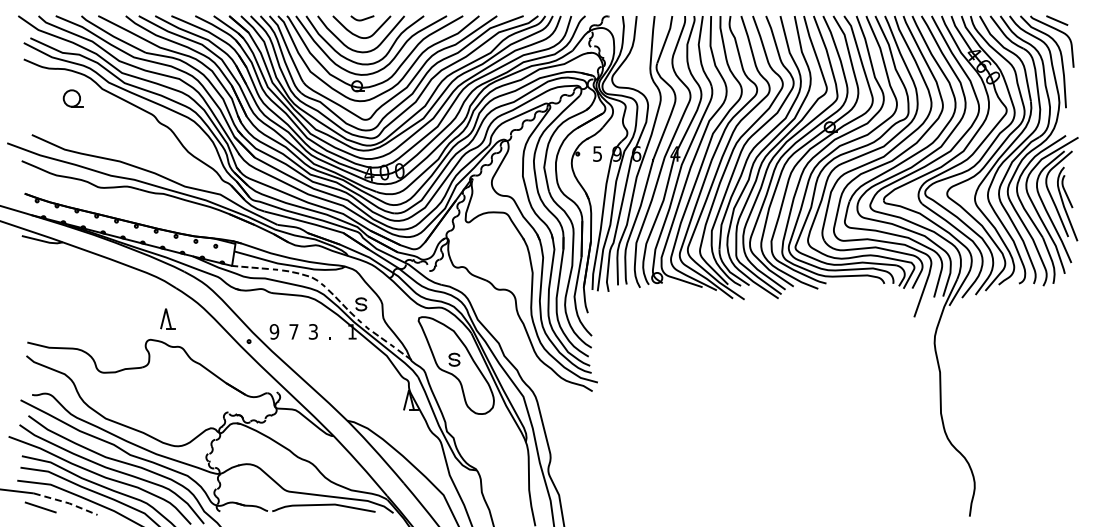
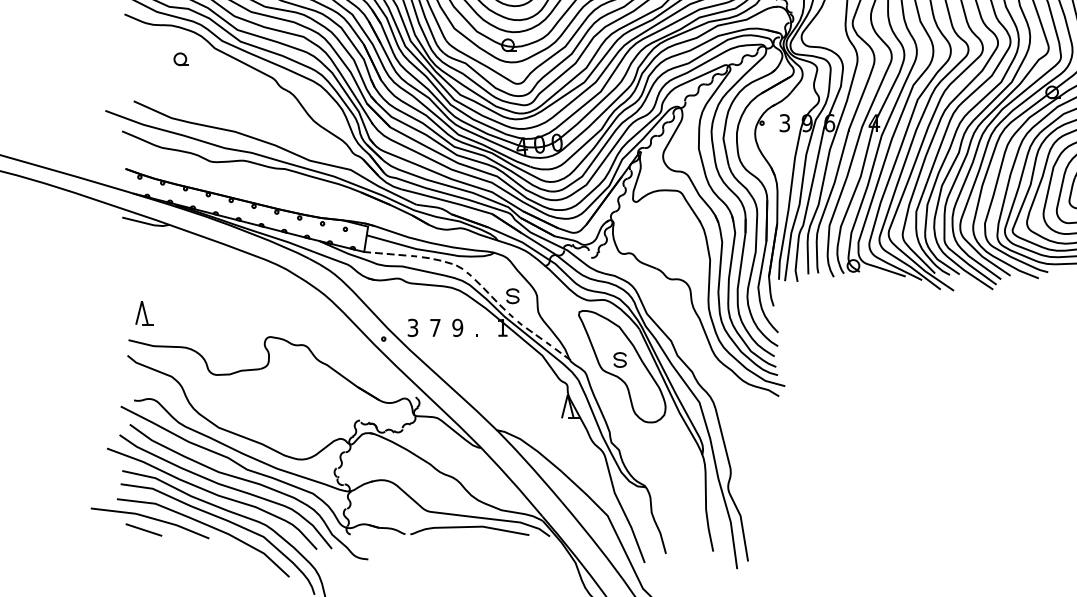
part: (72, 98) -> (180, 59), size x0.62
text: (597, 153) -> (784, 122), 5 -> 3
part: (167, 318) -> (143, 312), moved
text: (274, 331) -> (413, 327), 9 -> 3
text: (313, 331) -> (457, 327), 3 -> 9
line: (67, 502) -> (174, 524), dashed -> solid

